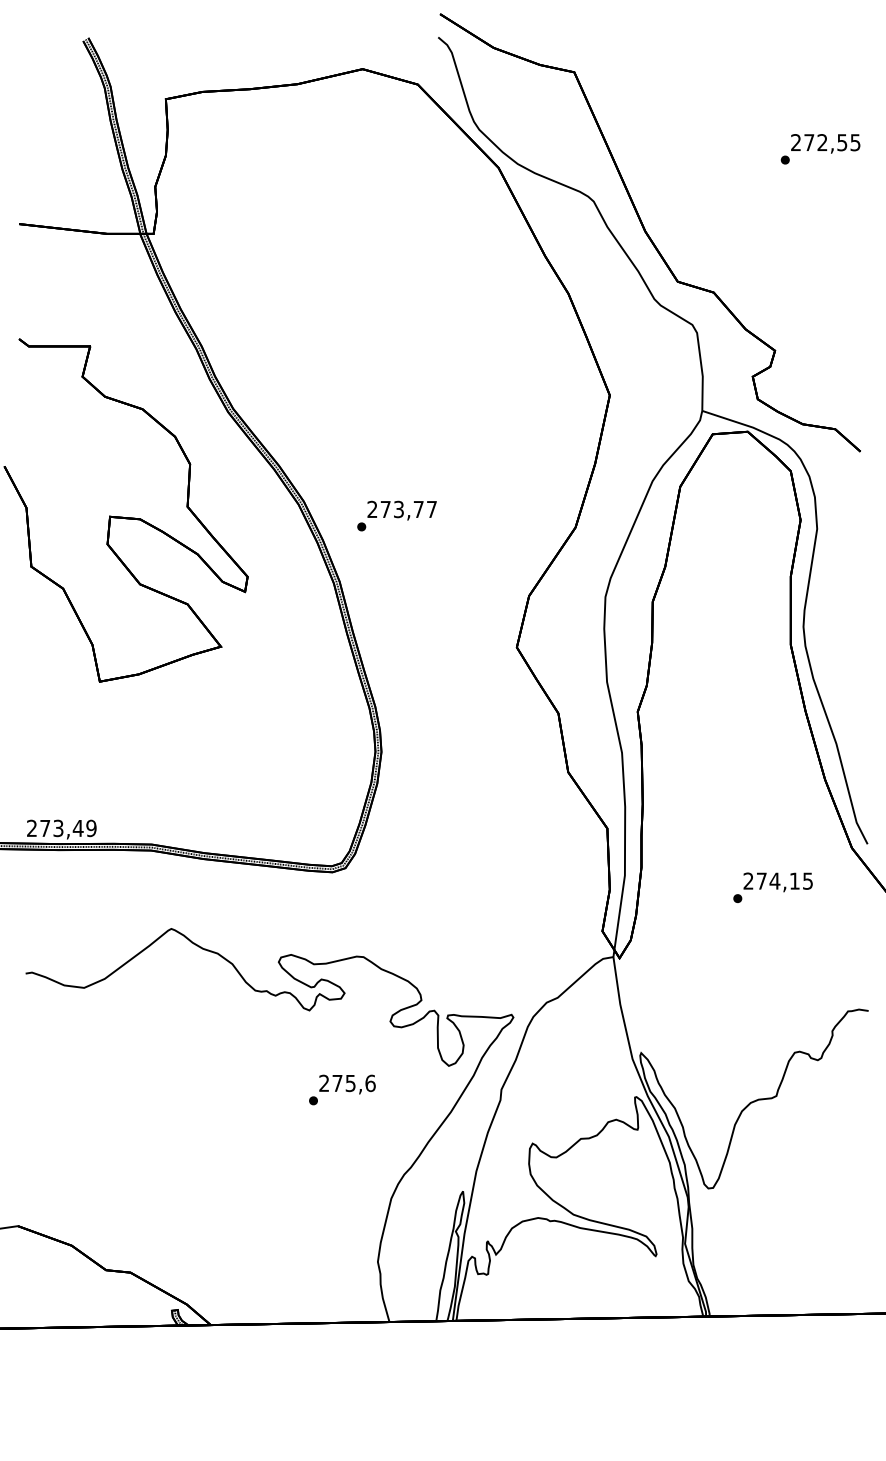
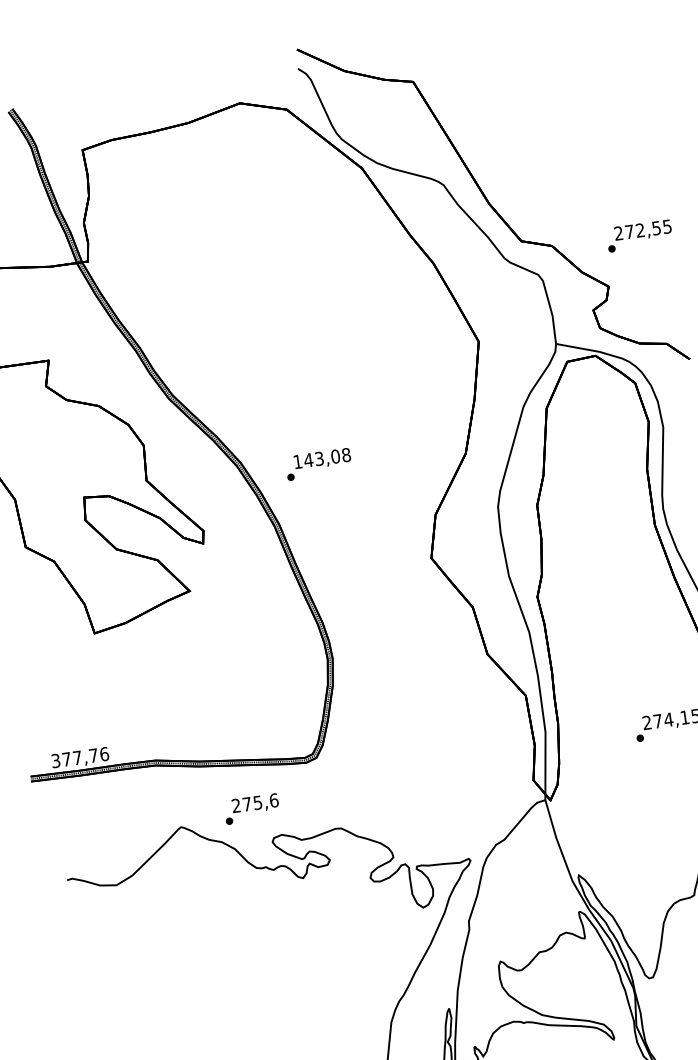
text: (820, 149) -> (639, 236), moved
text: (402, 509) -> (322, 458), 273,77 -> 143,08
text: (61, 828) -> (79, 757), 273,49 -> 377,76
text: (342, 1089) -> (251, 808), moved

